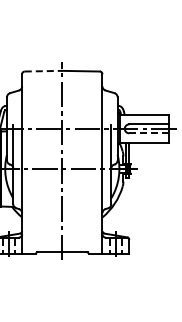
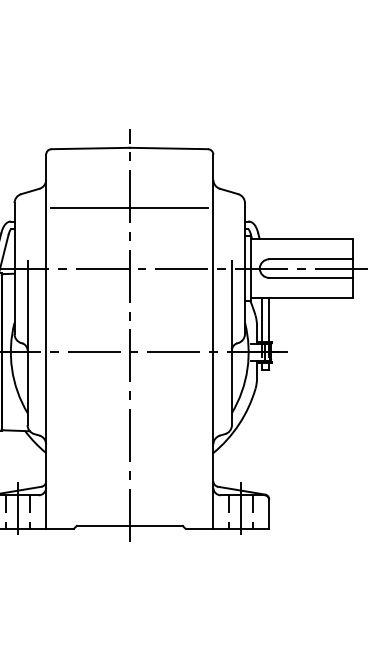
line: (43, 71) -> (90, 149), dashed -> solid
line: (62, 99) -> (130, 207), added
line: (149, 133) -> (311, 278), dashed -> solid

